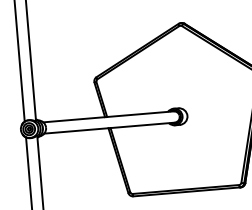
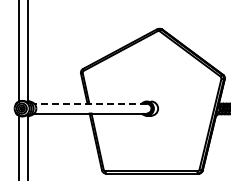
line: (108, 116) -> (90, 103), solid -> dashed

